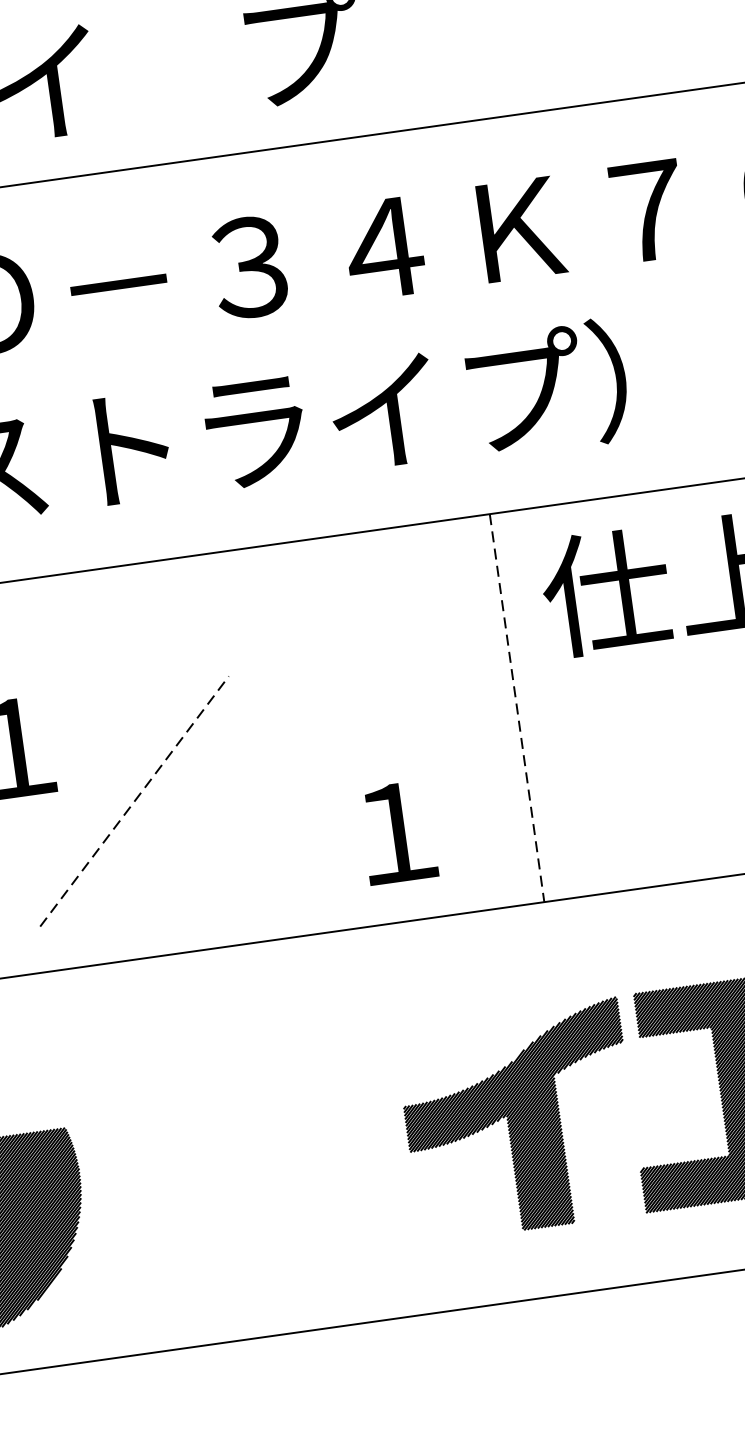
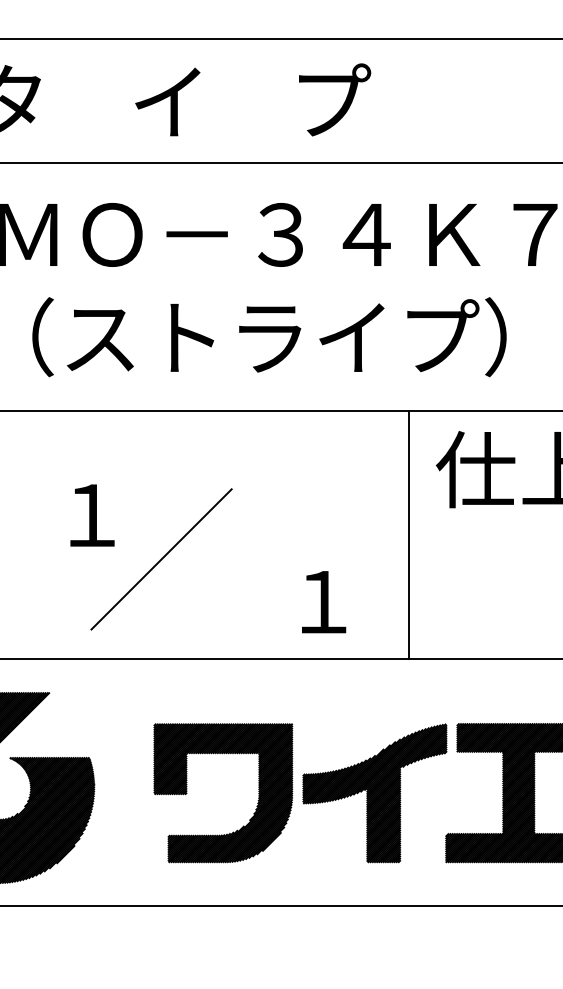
line: (517, 707) -> (409, 534), dashed -> solid
line: (134, 801) -> (161, 559), dashed -> solid
part: (337, 1157) -> (257, 800), added

